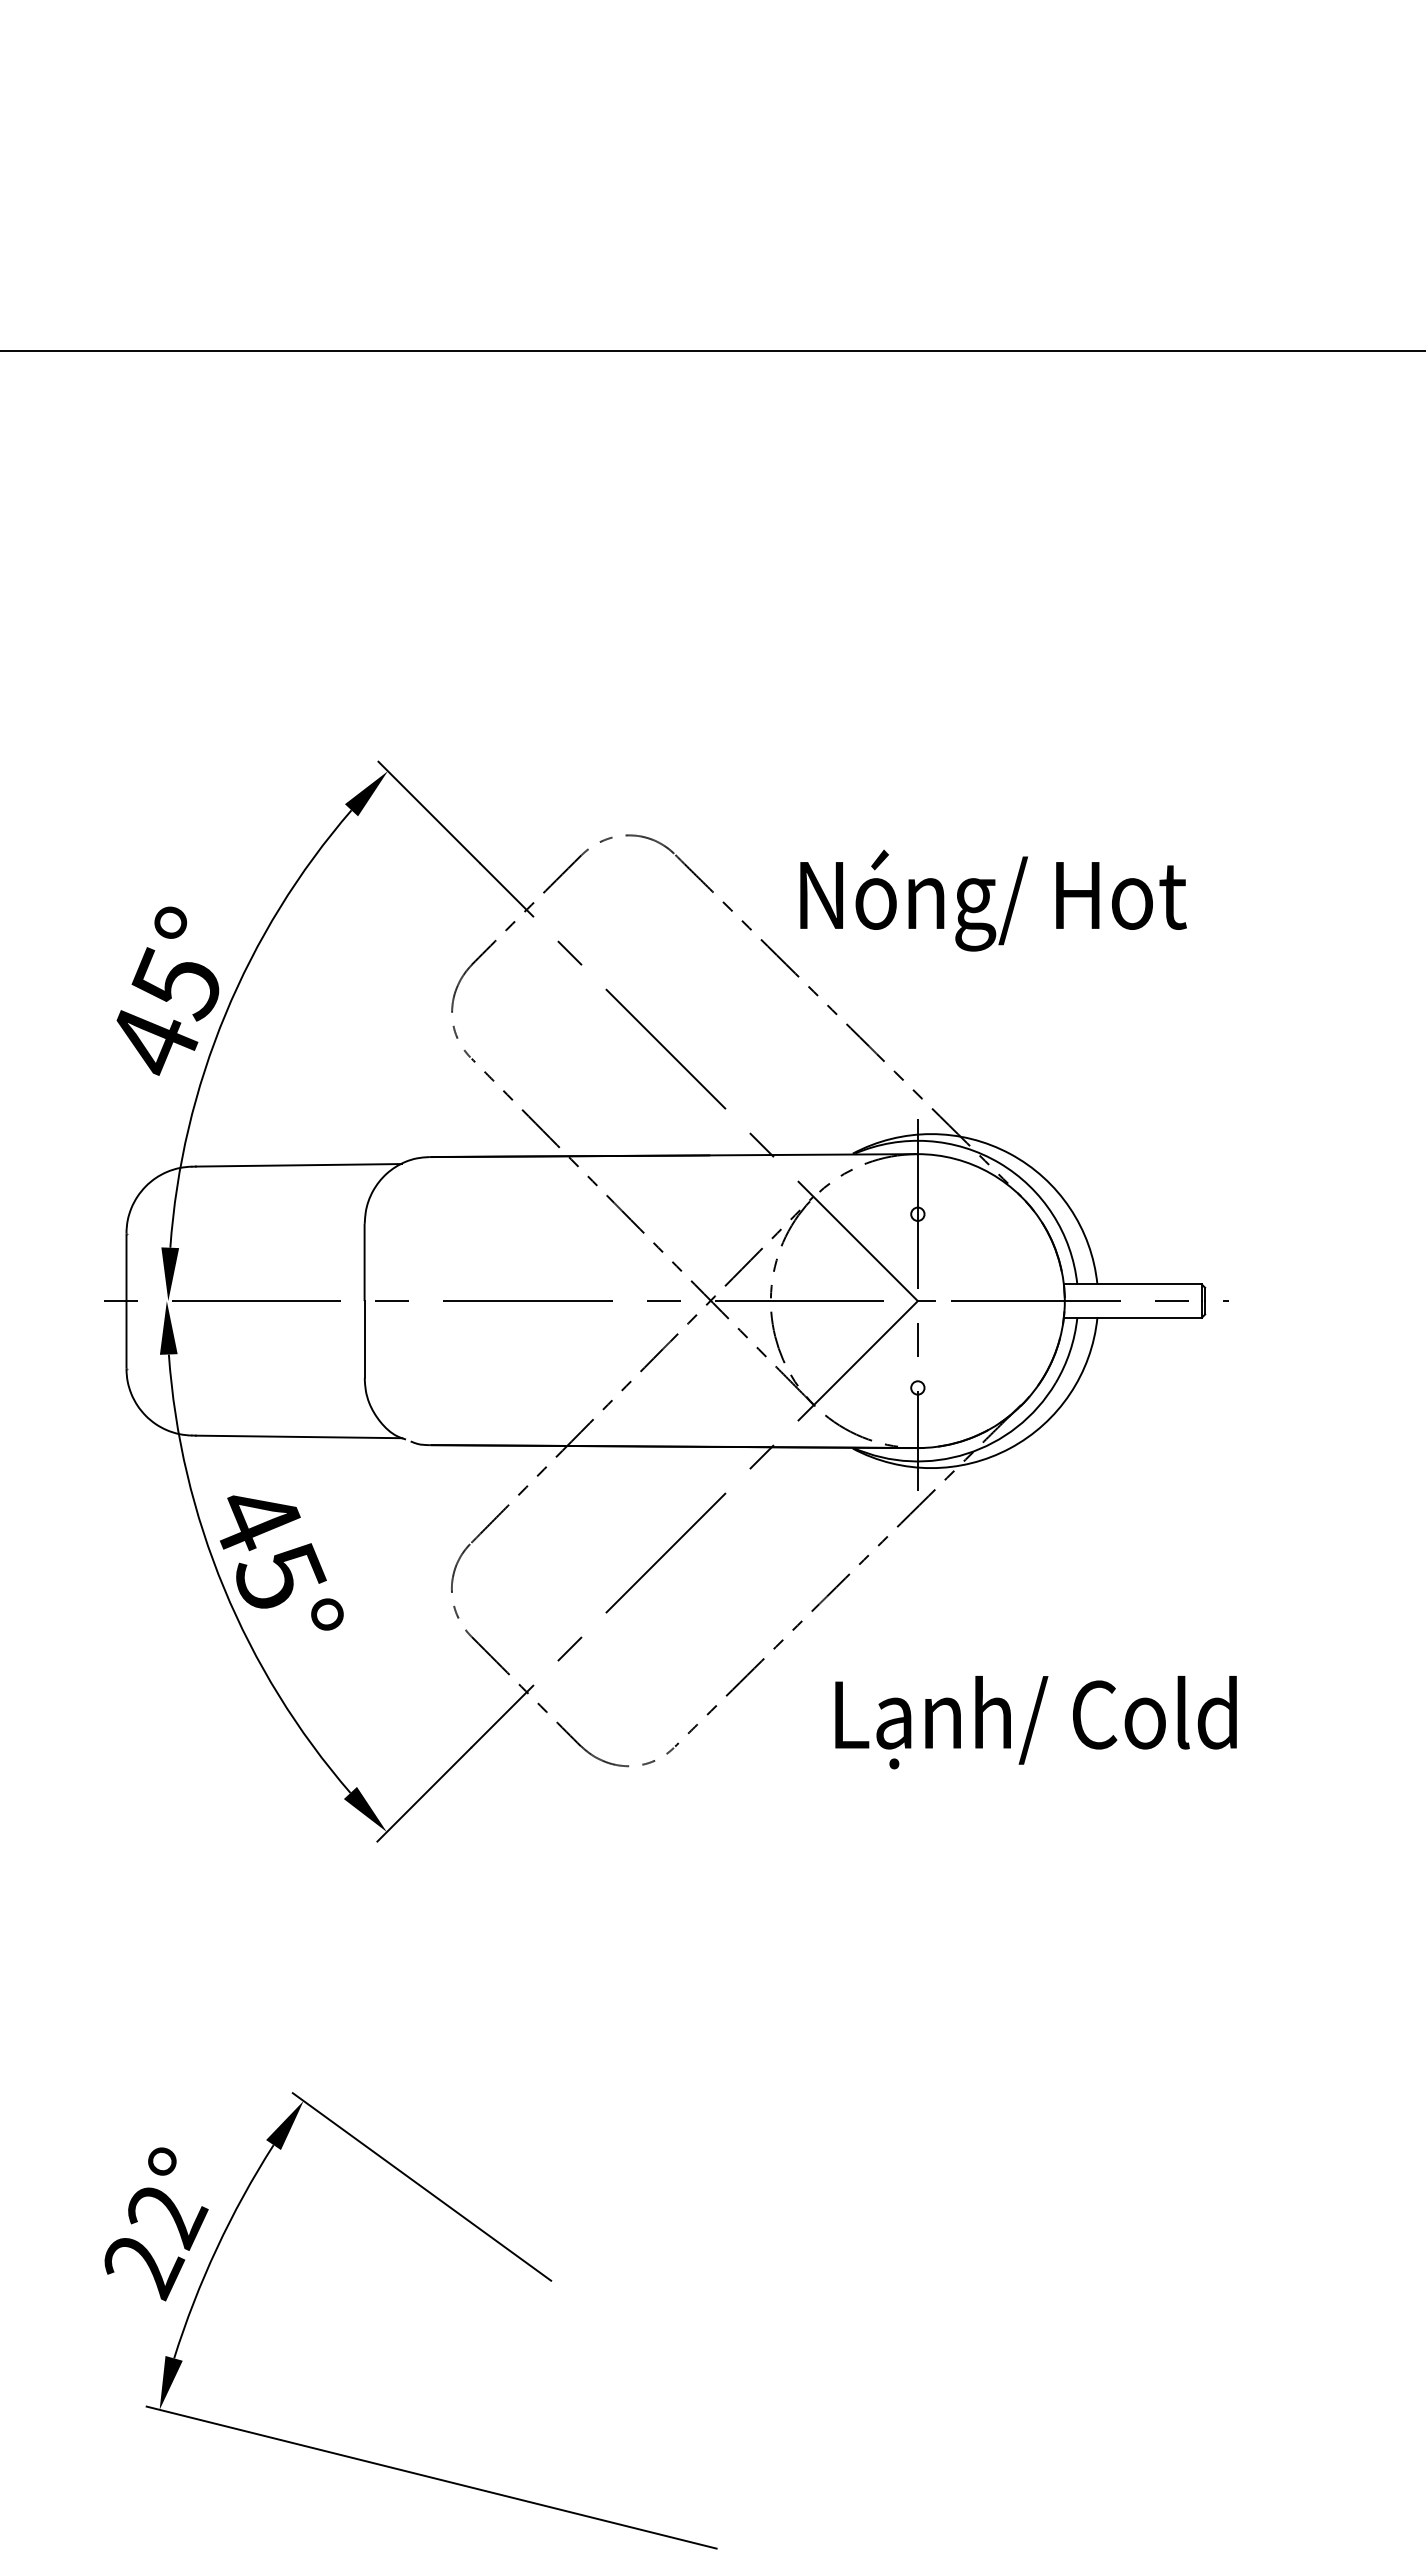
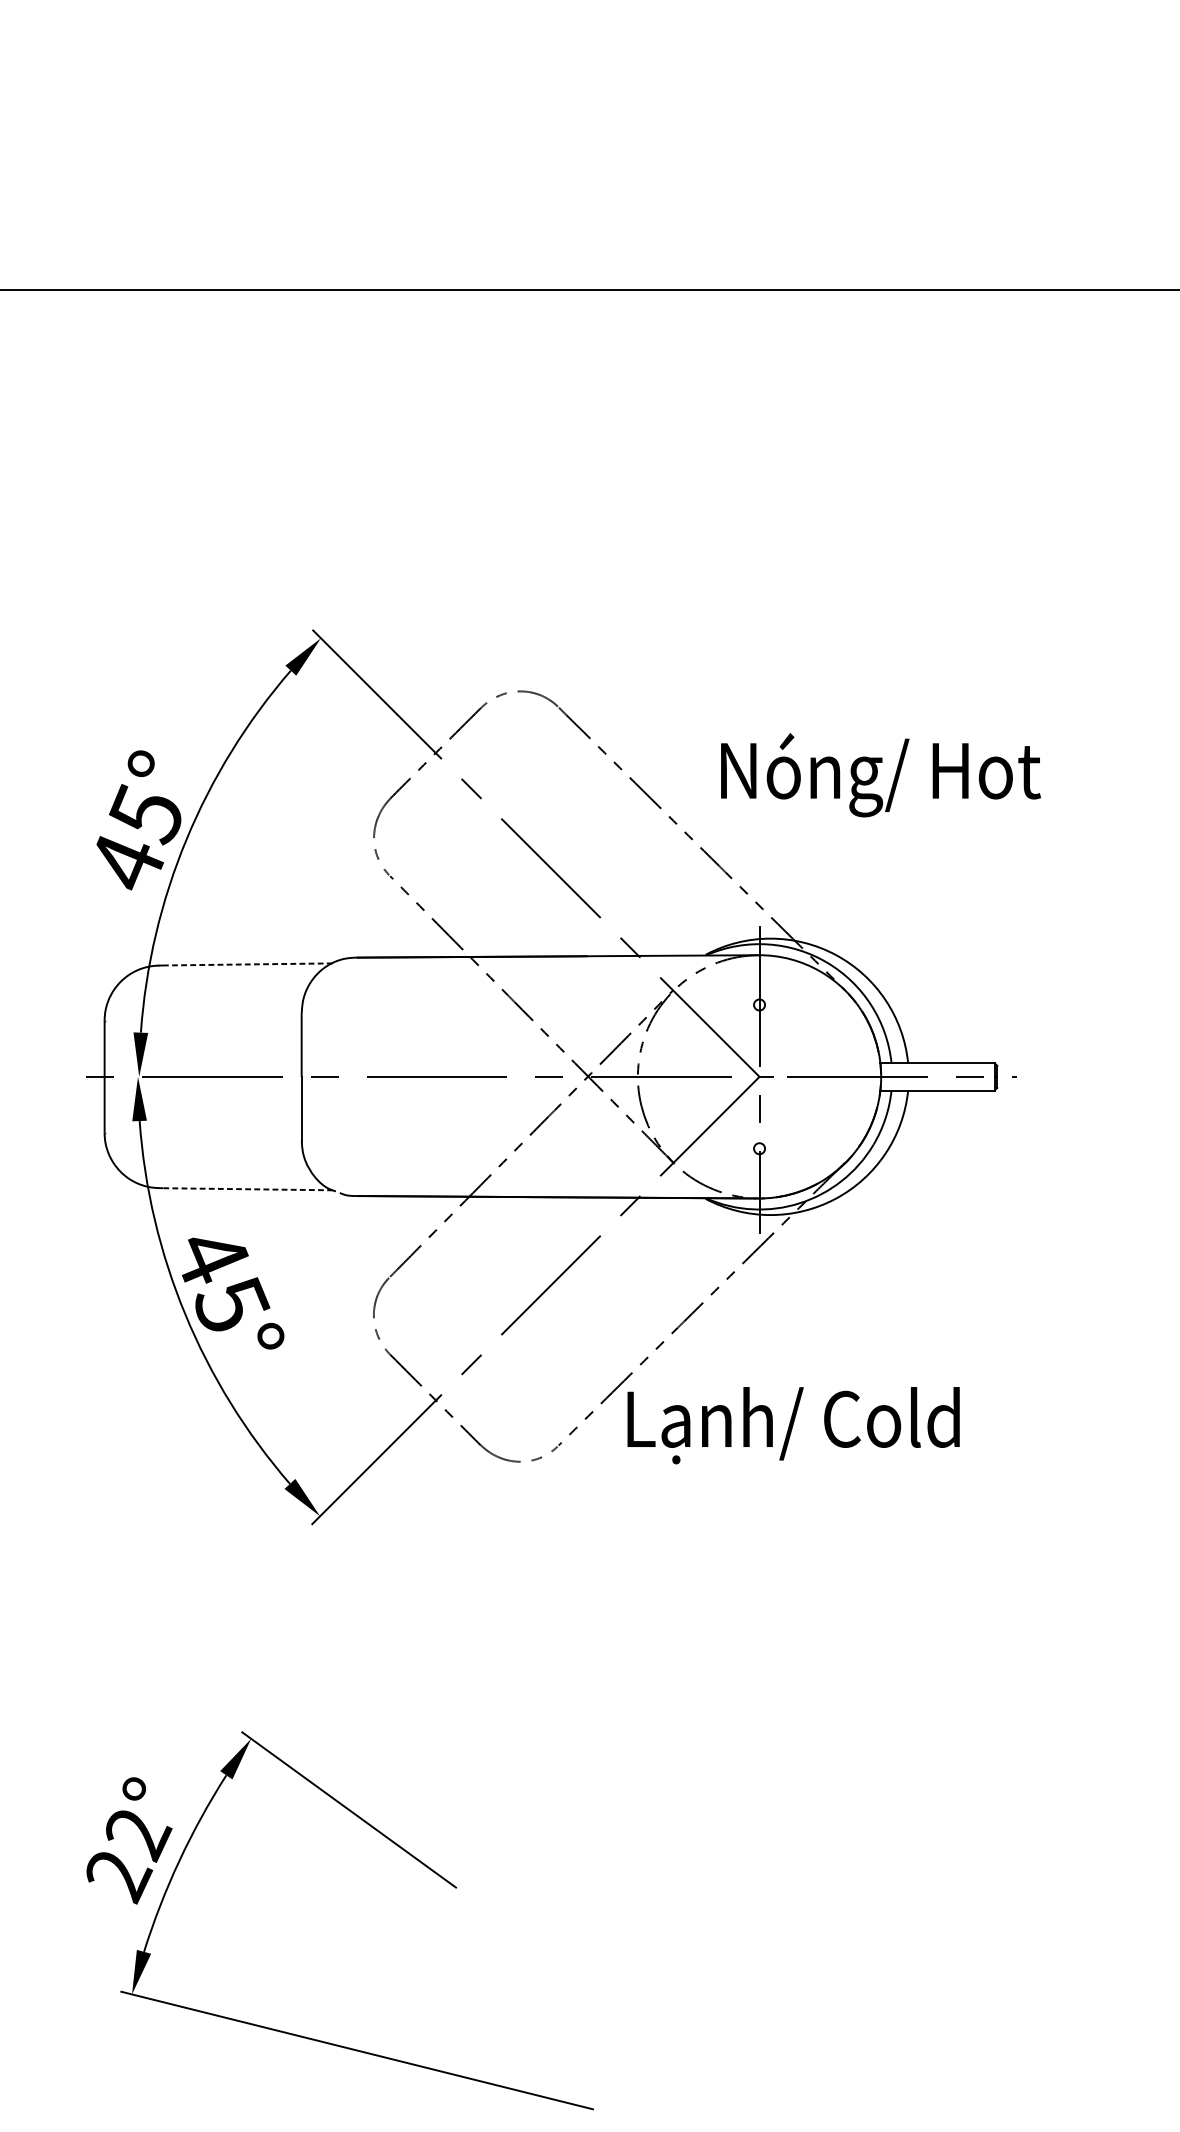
text: (993, 900) -> (880, 775), moved
line: (298, 1165) -> (246, 964), solid -> dashed
line: (298, 1436) -> (246, 1188), solid -> dashed
text: (1035, 1722) -> (793, 1425), moved

